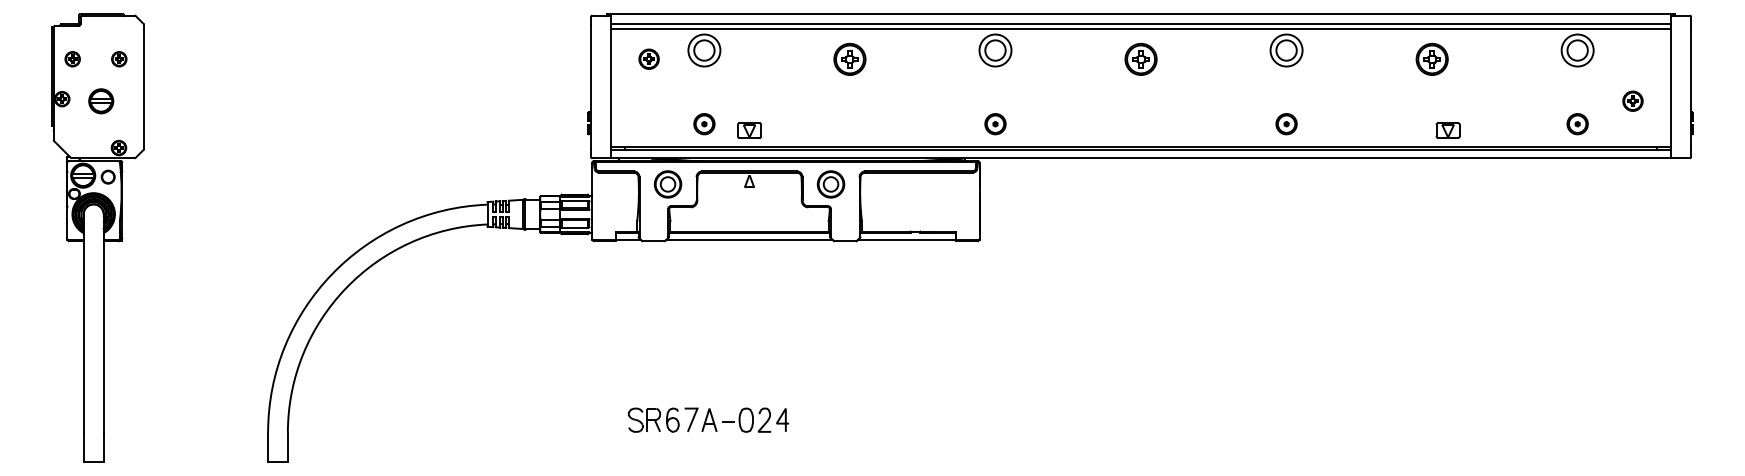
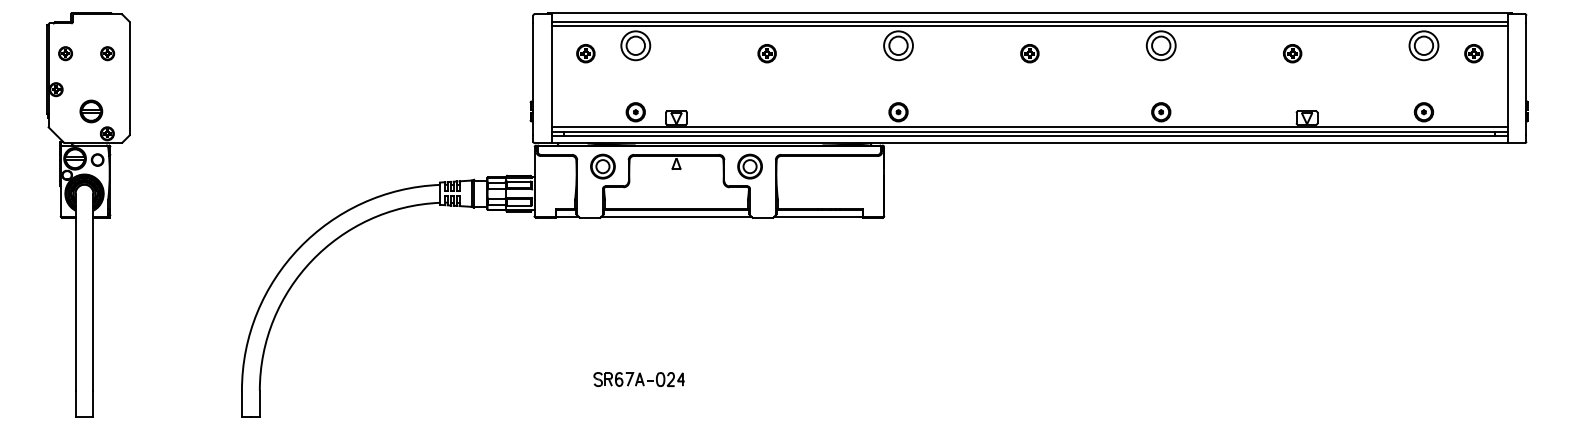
part: (849, 58) -> (766, 52), size x0.62
part: (1140, 58) -> (1029, 52), size x0.62
part: (1431, 58) -> (1292, 52), size x0.62
part: (1632, 100) -> (1473, 52), moved
part: (101, 101) -> (91, 111), moved
line: (1140, 140) -> (1029, 126), added
part: (707, 420) -> (638, 379), size x0.62

